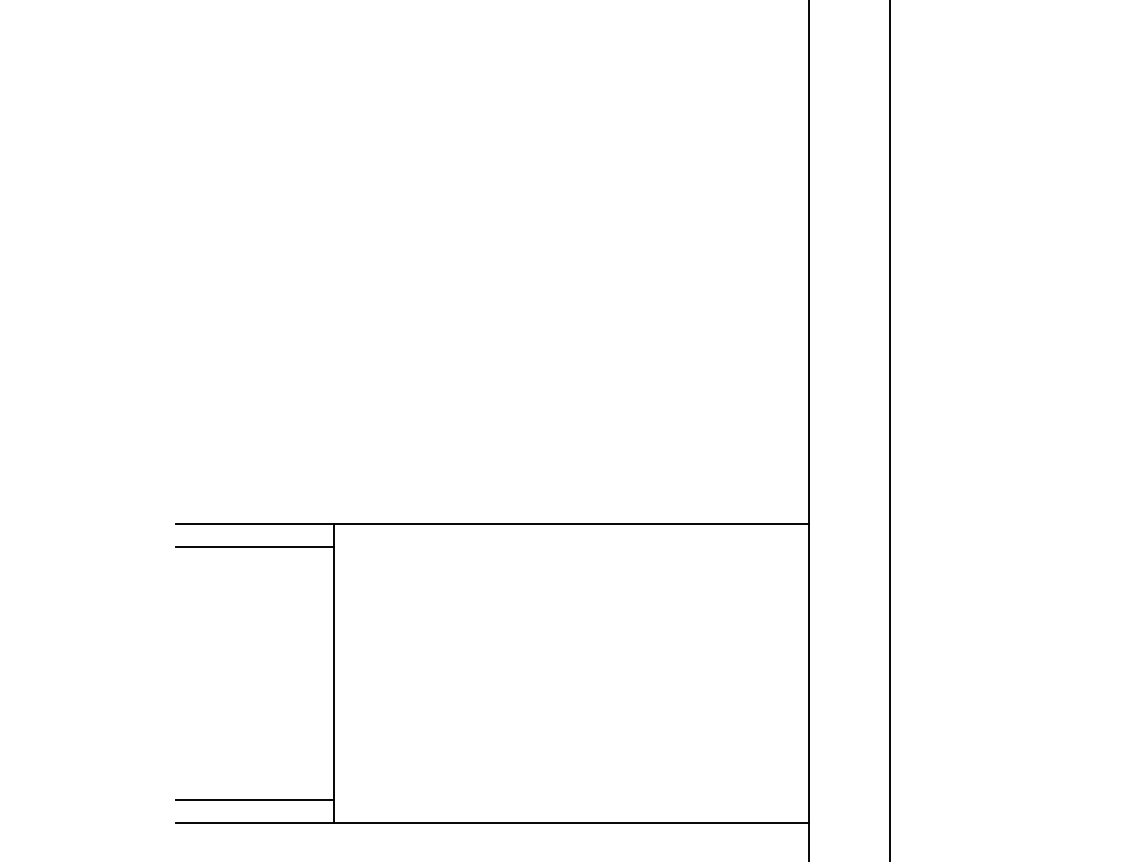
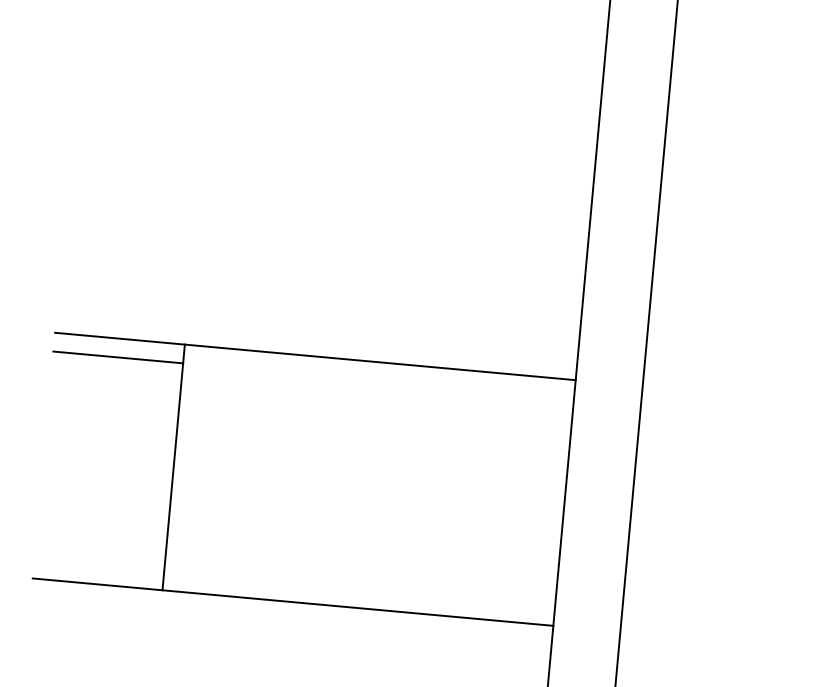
line: (254, 799) -> (99, 565), removed

